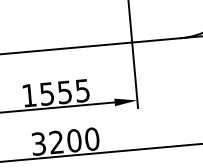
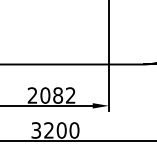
text: (55, 93) -> (51, 95), 1555 -> 2082

